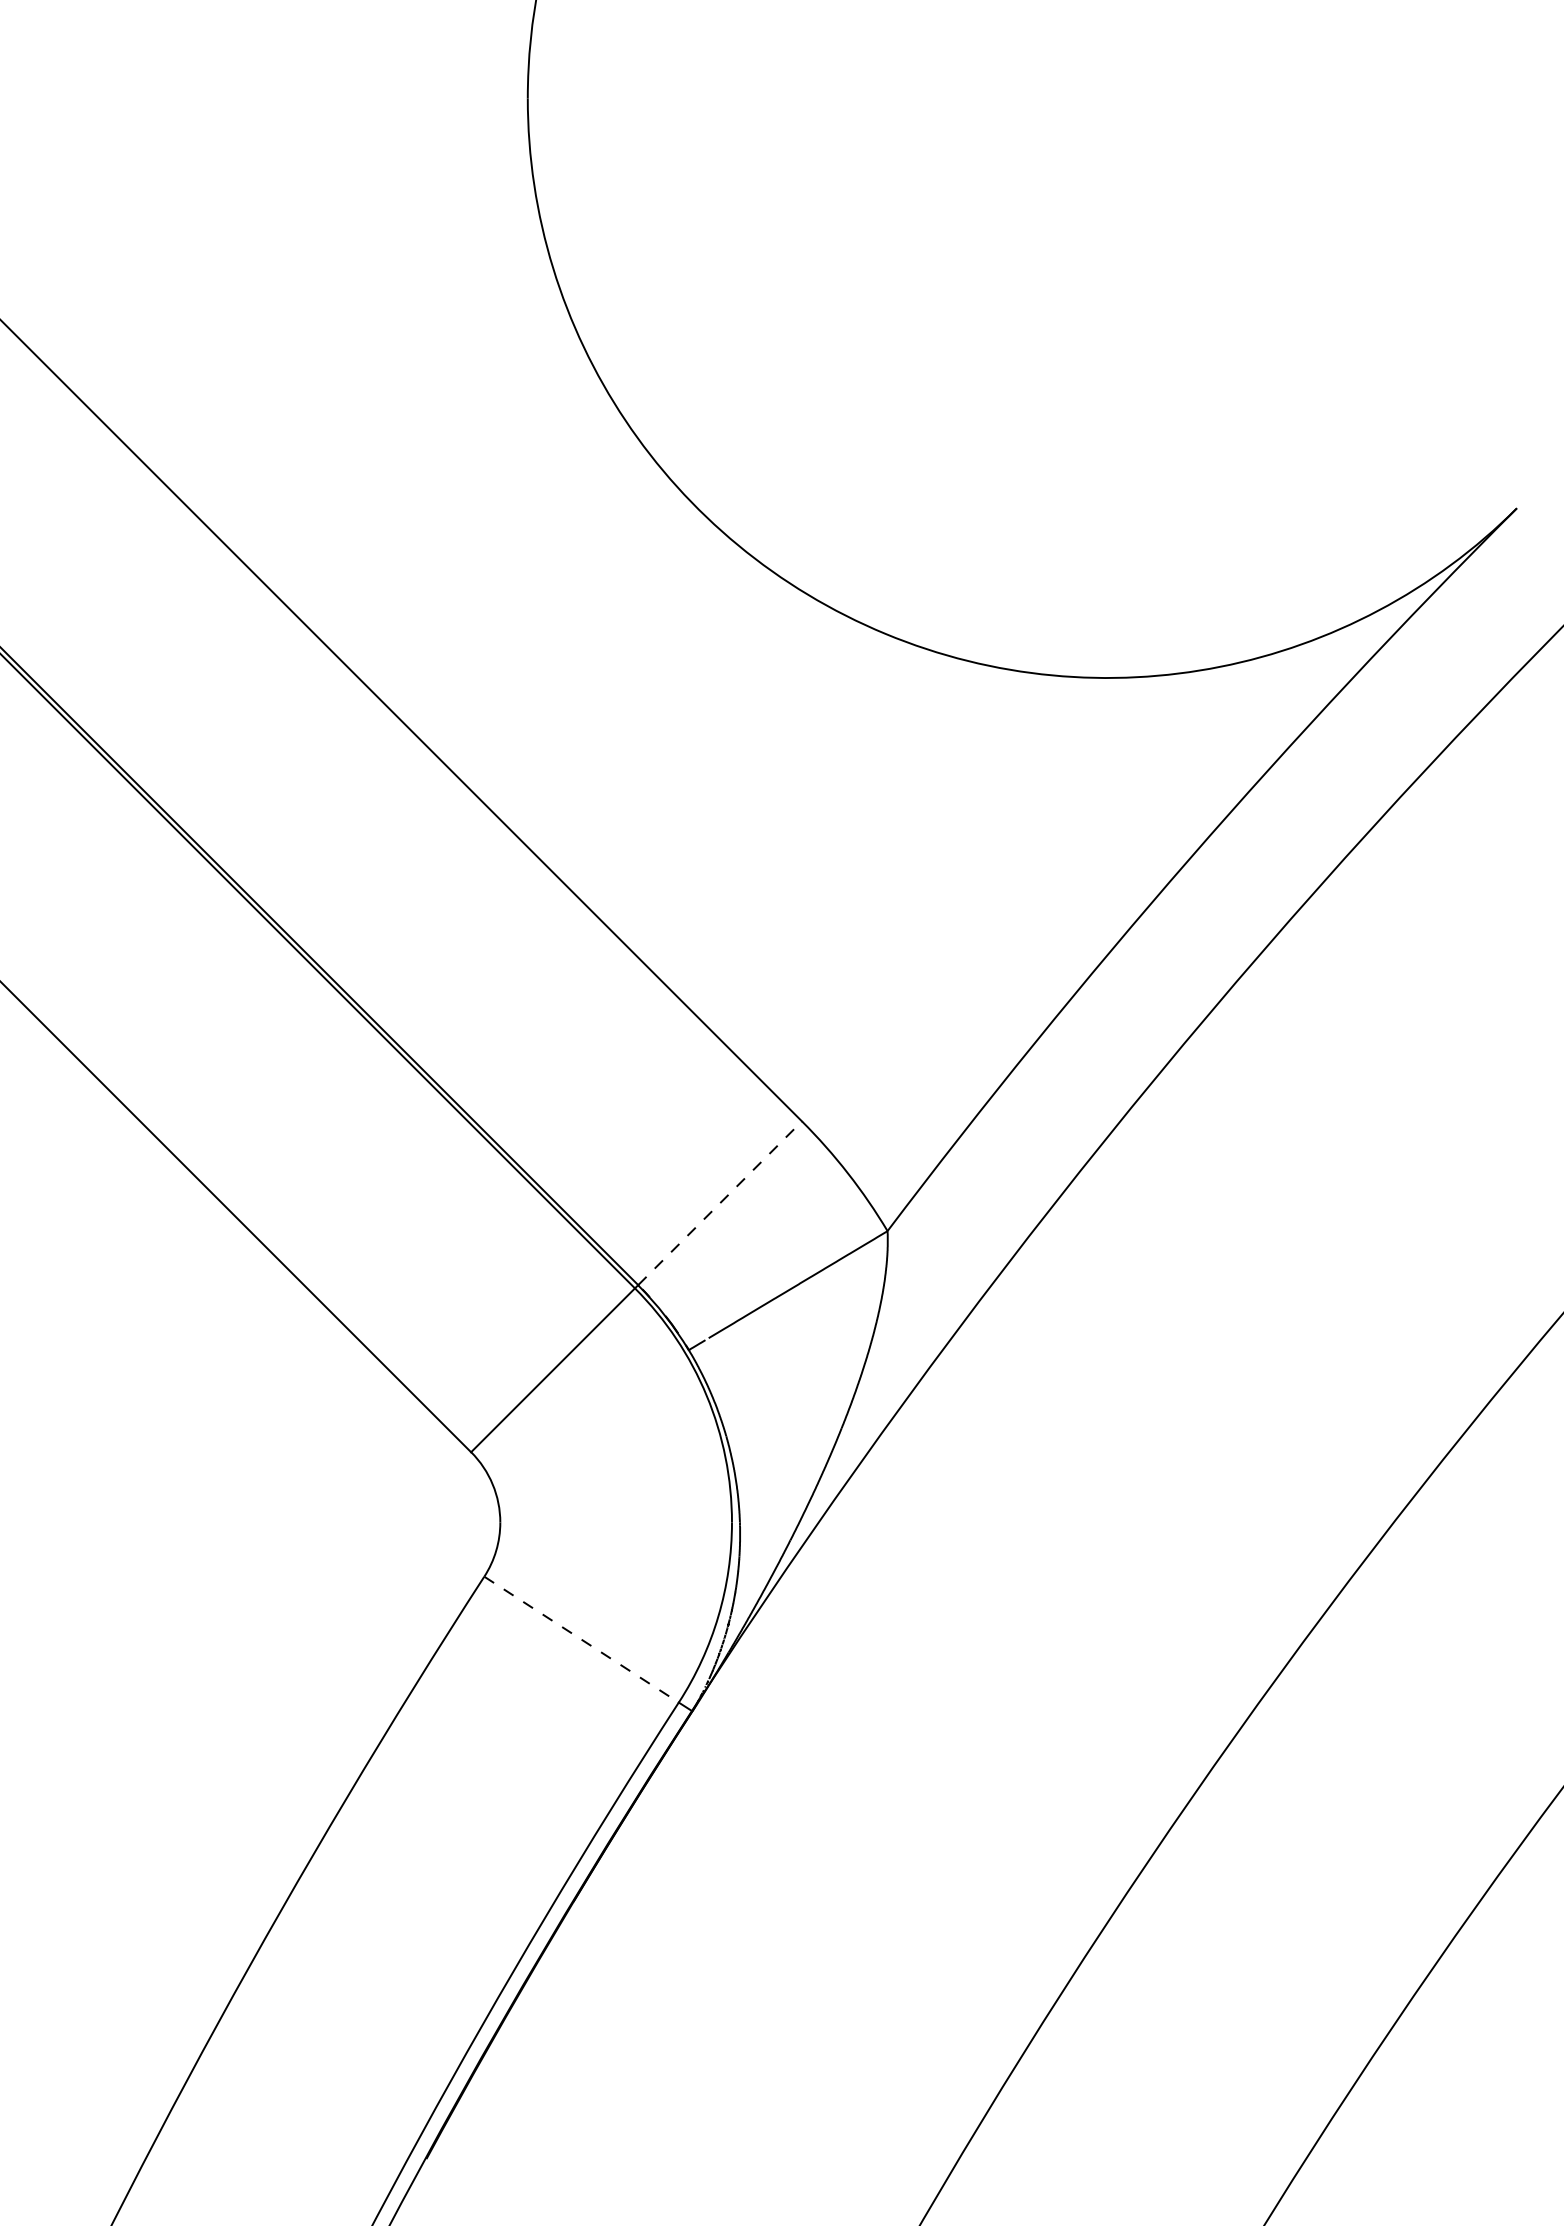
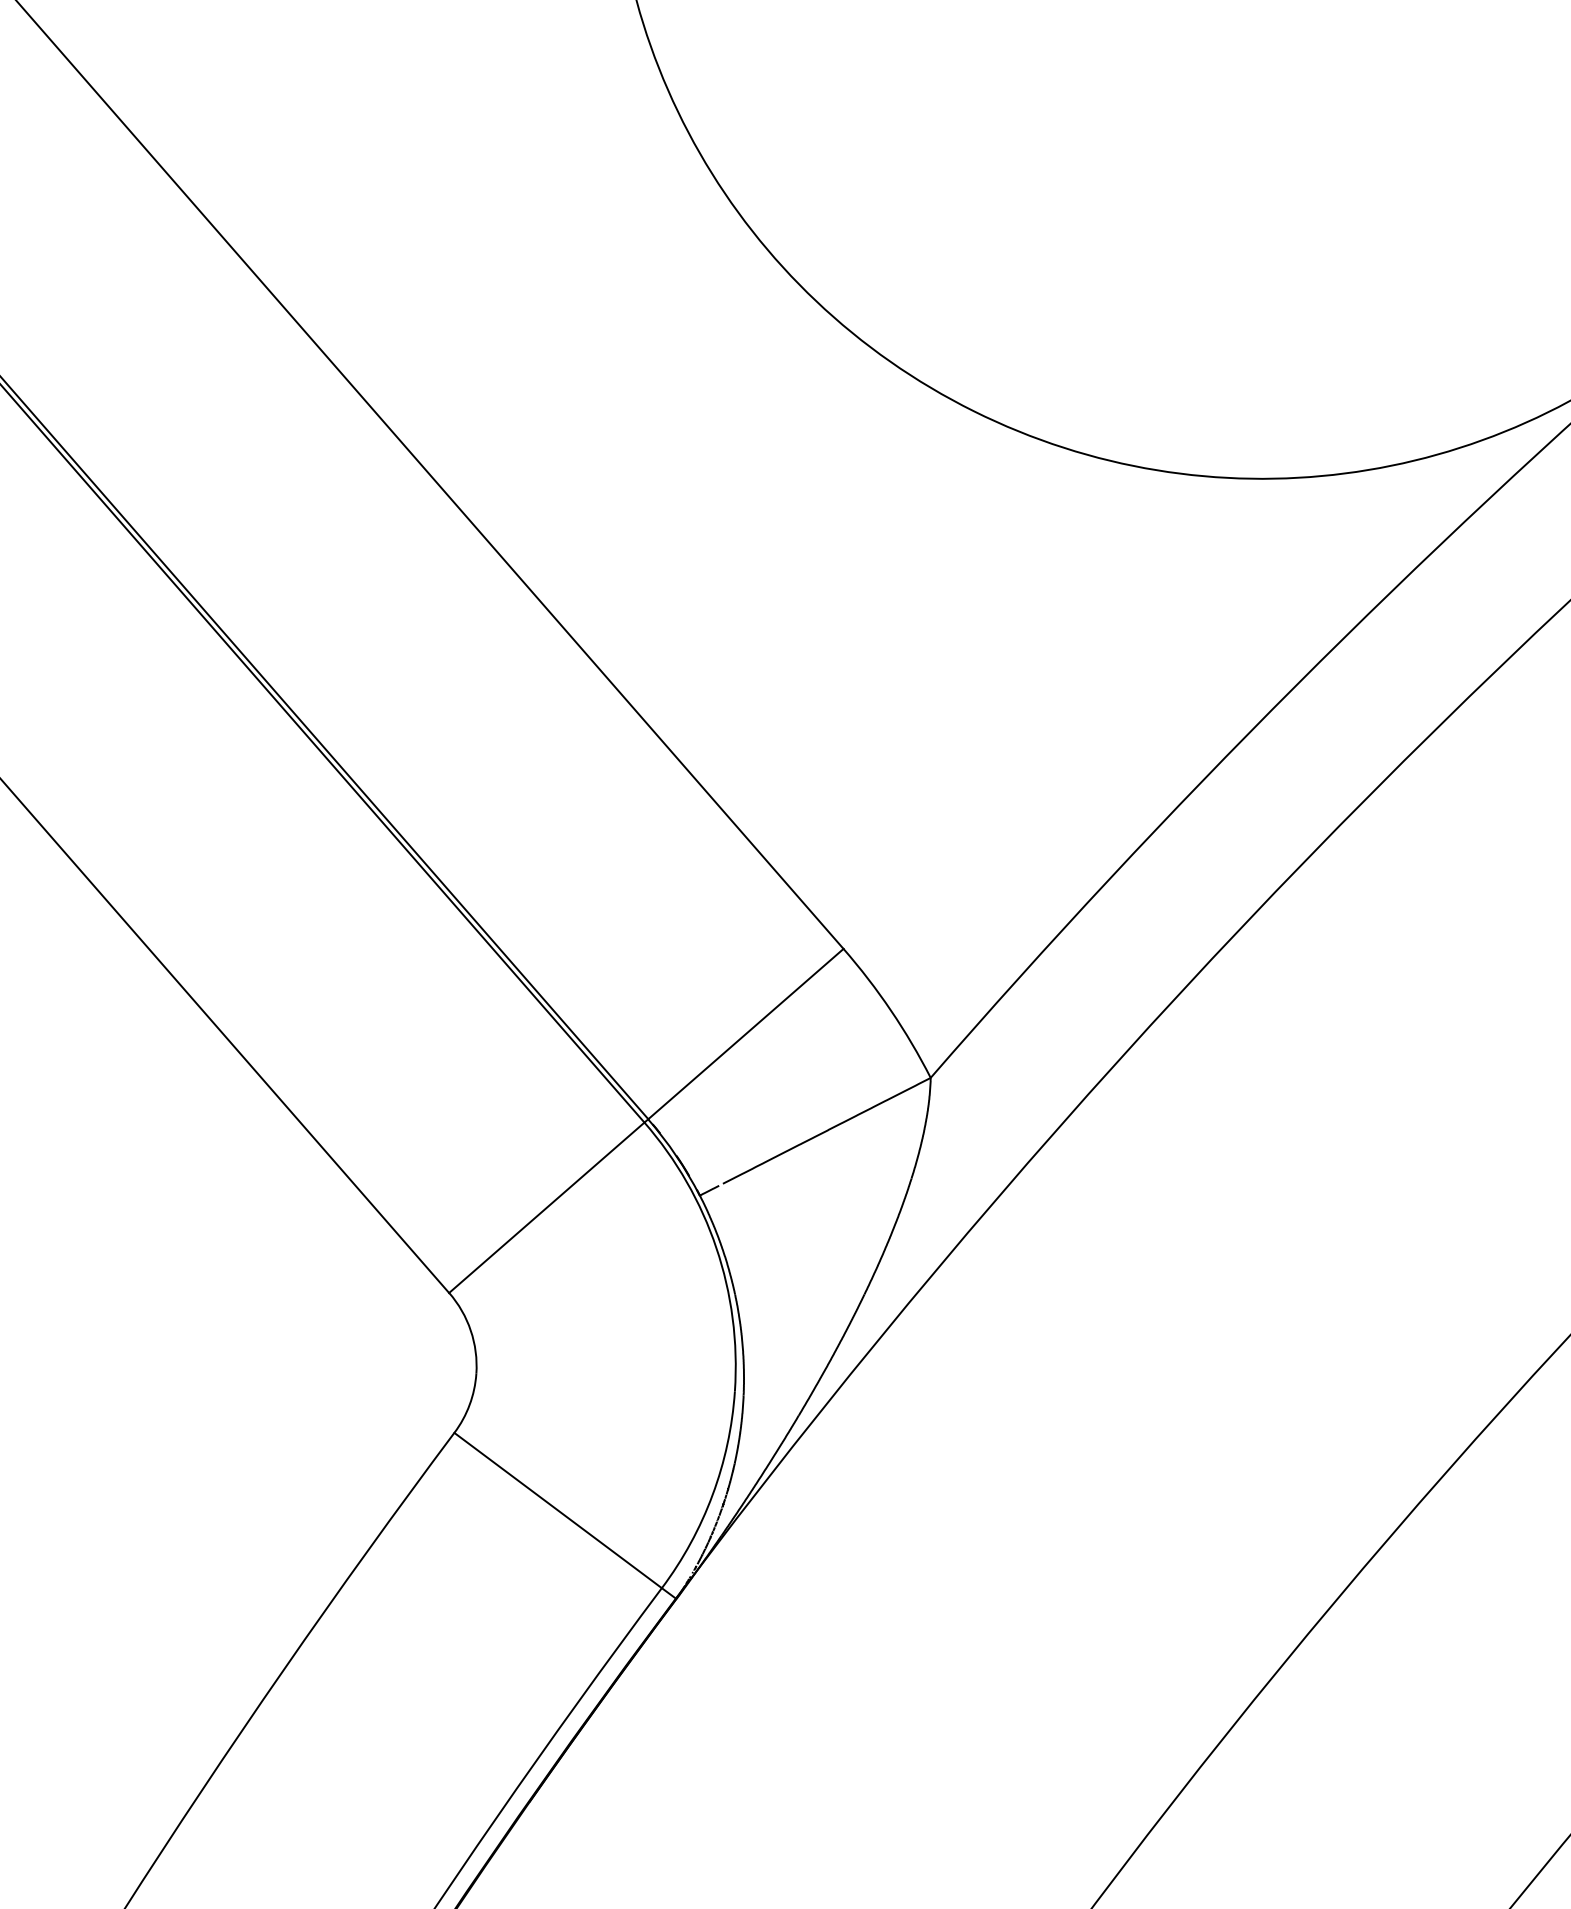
line: (720, 1203) -> (746, 1034), dashed -> solid
line: (581, 1639) -> (558, 1510), dashed -> solid

